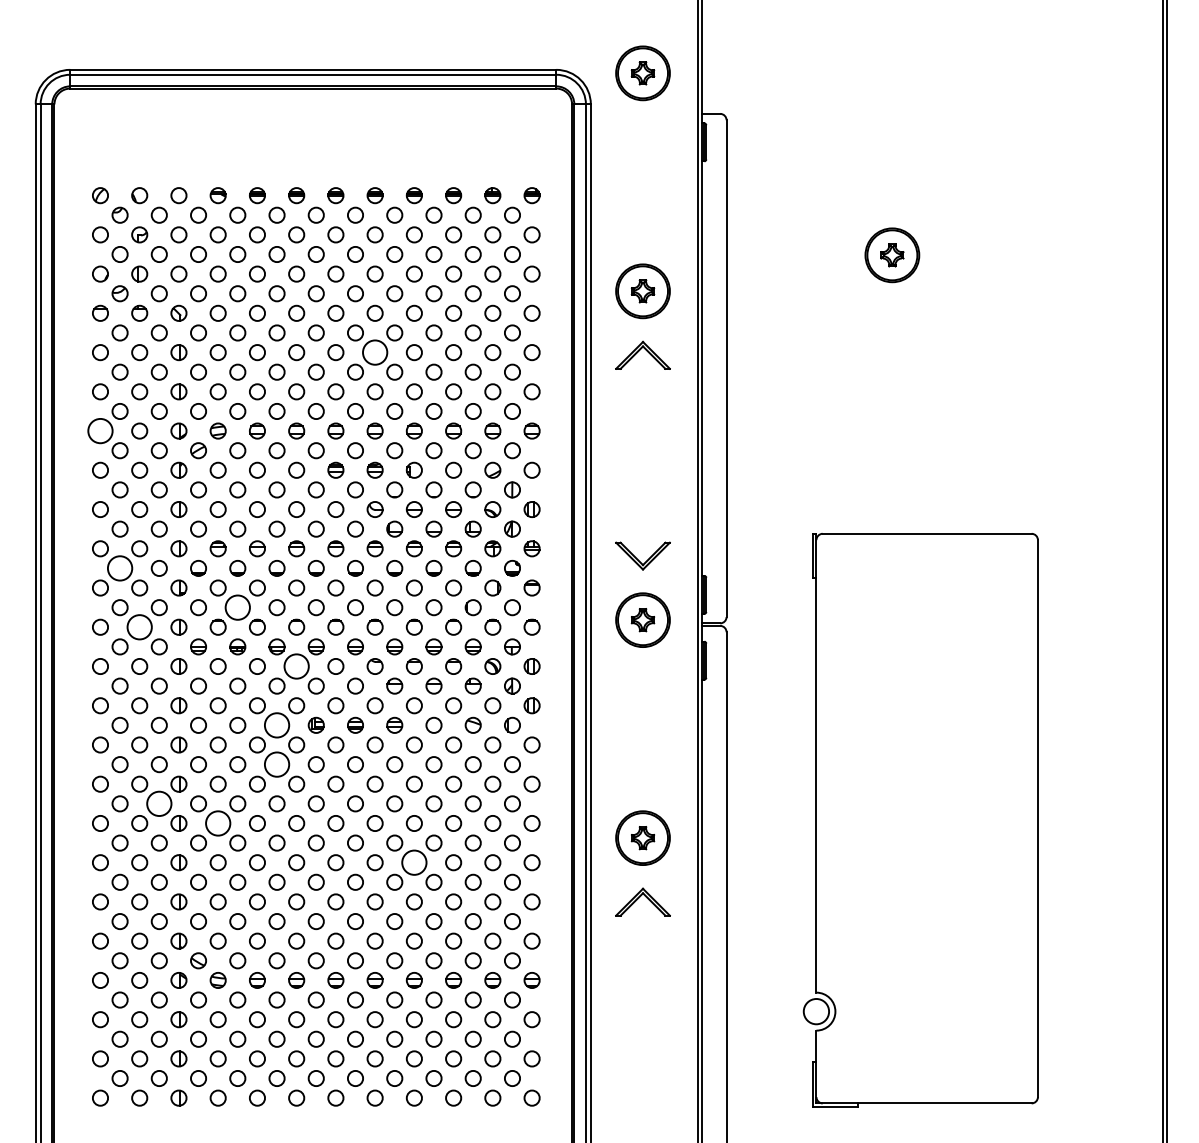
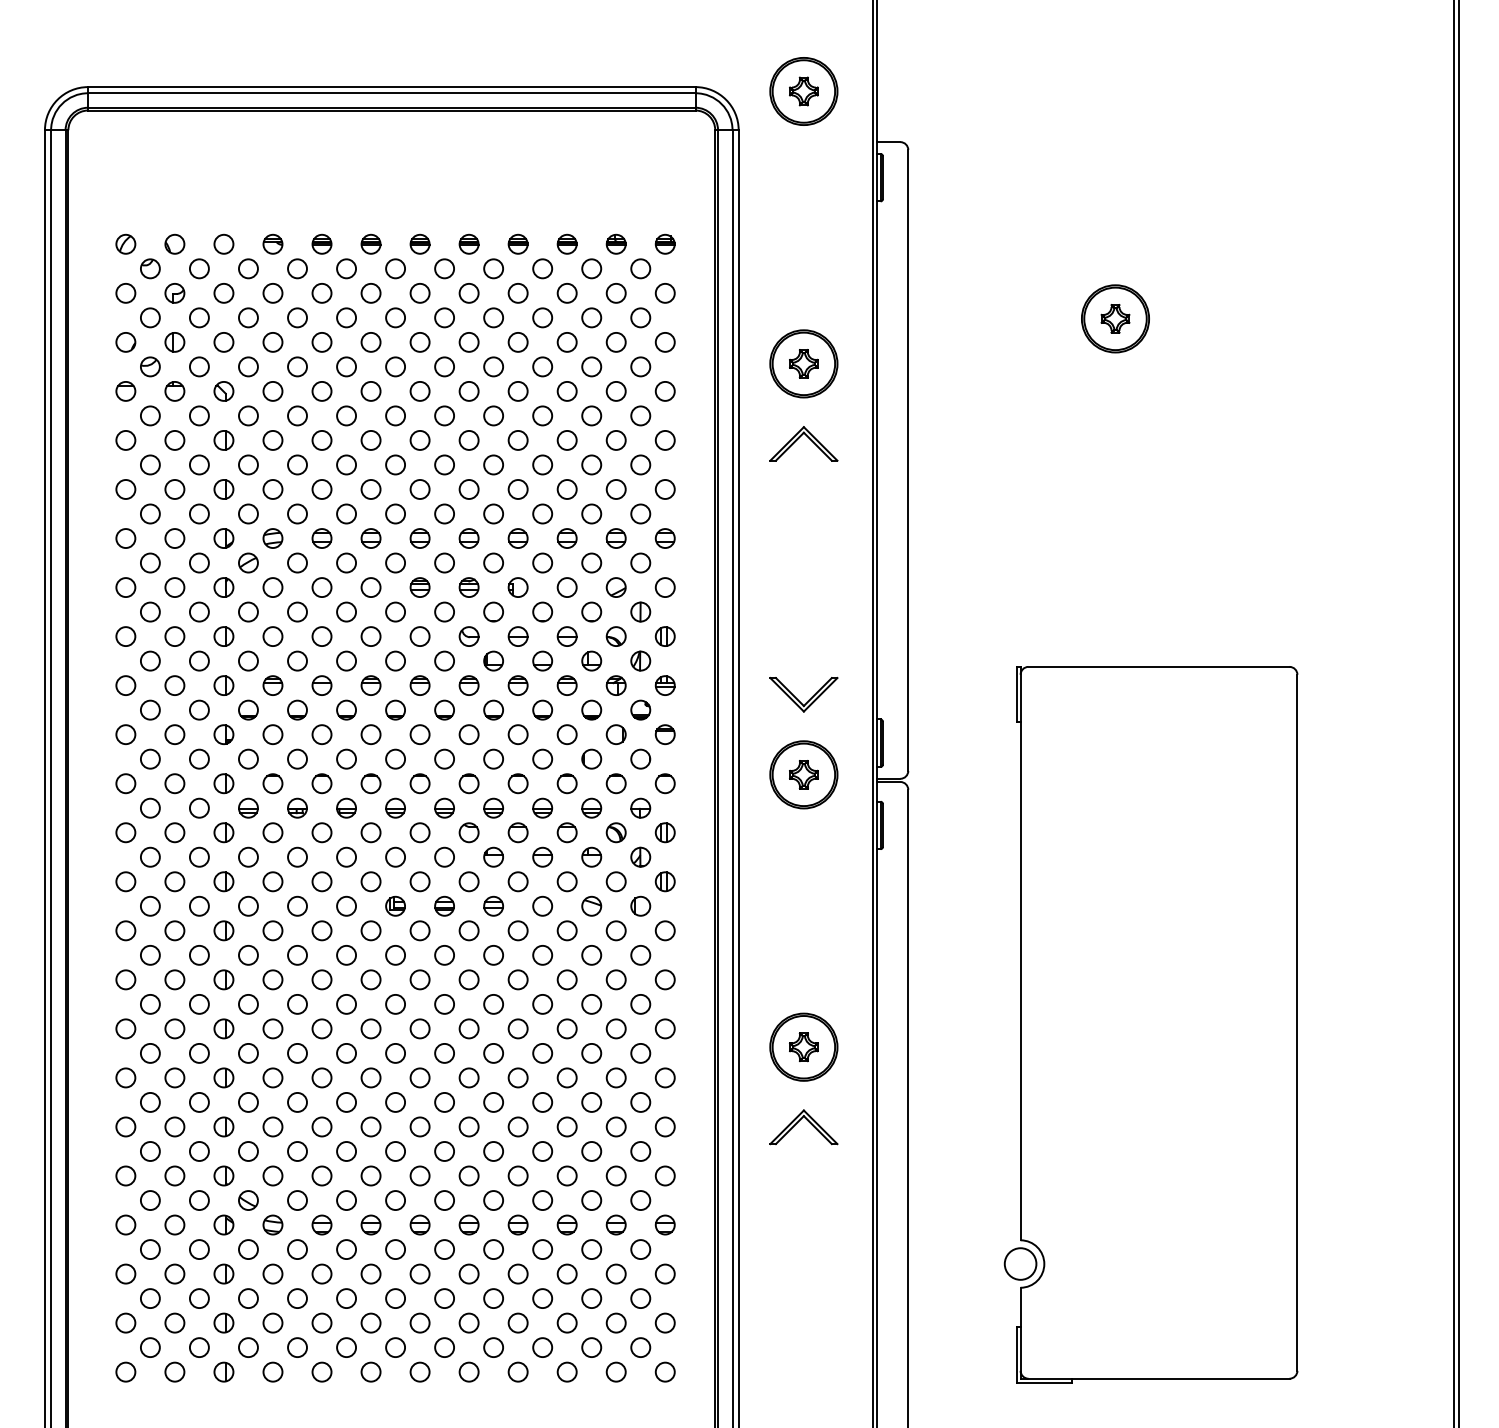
circle: (374, 351) -> (468, 439), size x0.62
circle: (100, 431) -> (125, 538), size x0.62
circle: (119, 567) -> (149, 709), size x0.62
circle: (237, 607) -> (297, 758), size x0.62
circle: (139, 627) -> (174, 783), size x0.62
circle: (296, 666) -> (370, 832), size x0.62
circle: (277, 724) -> (346, 905), size x0.62
circle: (277, 763) -> (346, 954), size x0.62
circle: (158, 803) -> (198, 1003), size x0.62
circle: (217, 823) -> (272, 1028), size x0.62
circle: (413, 862) -> (517, 1077), size x0.62

